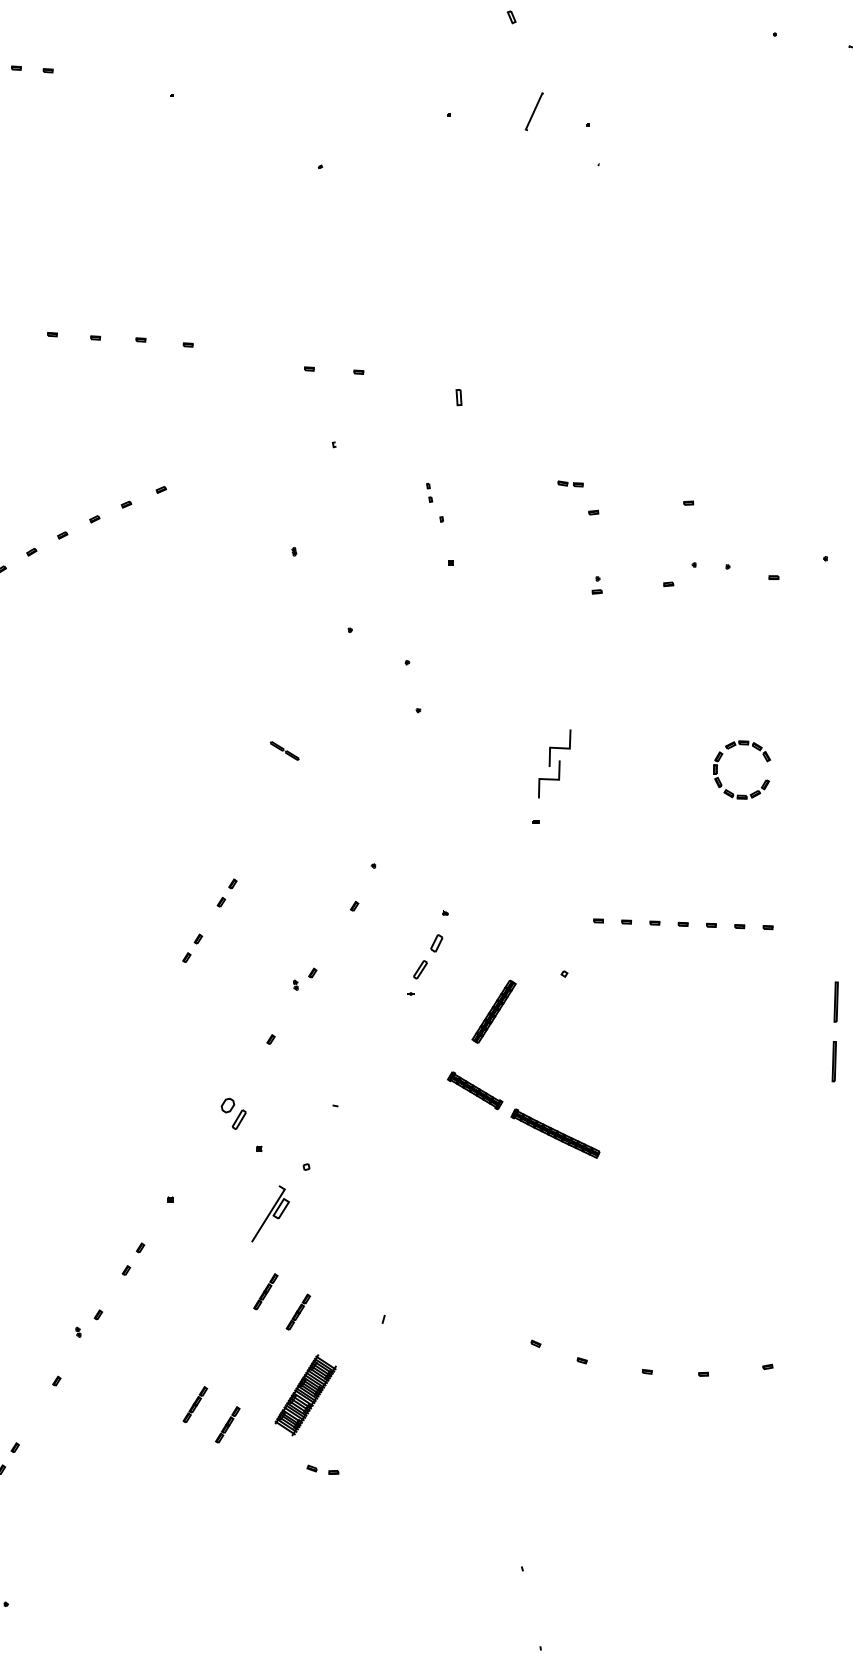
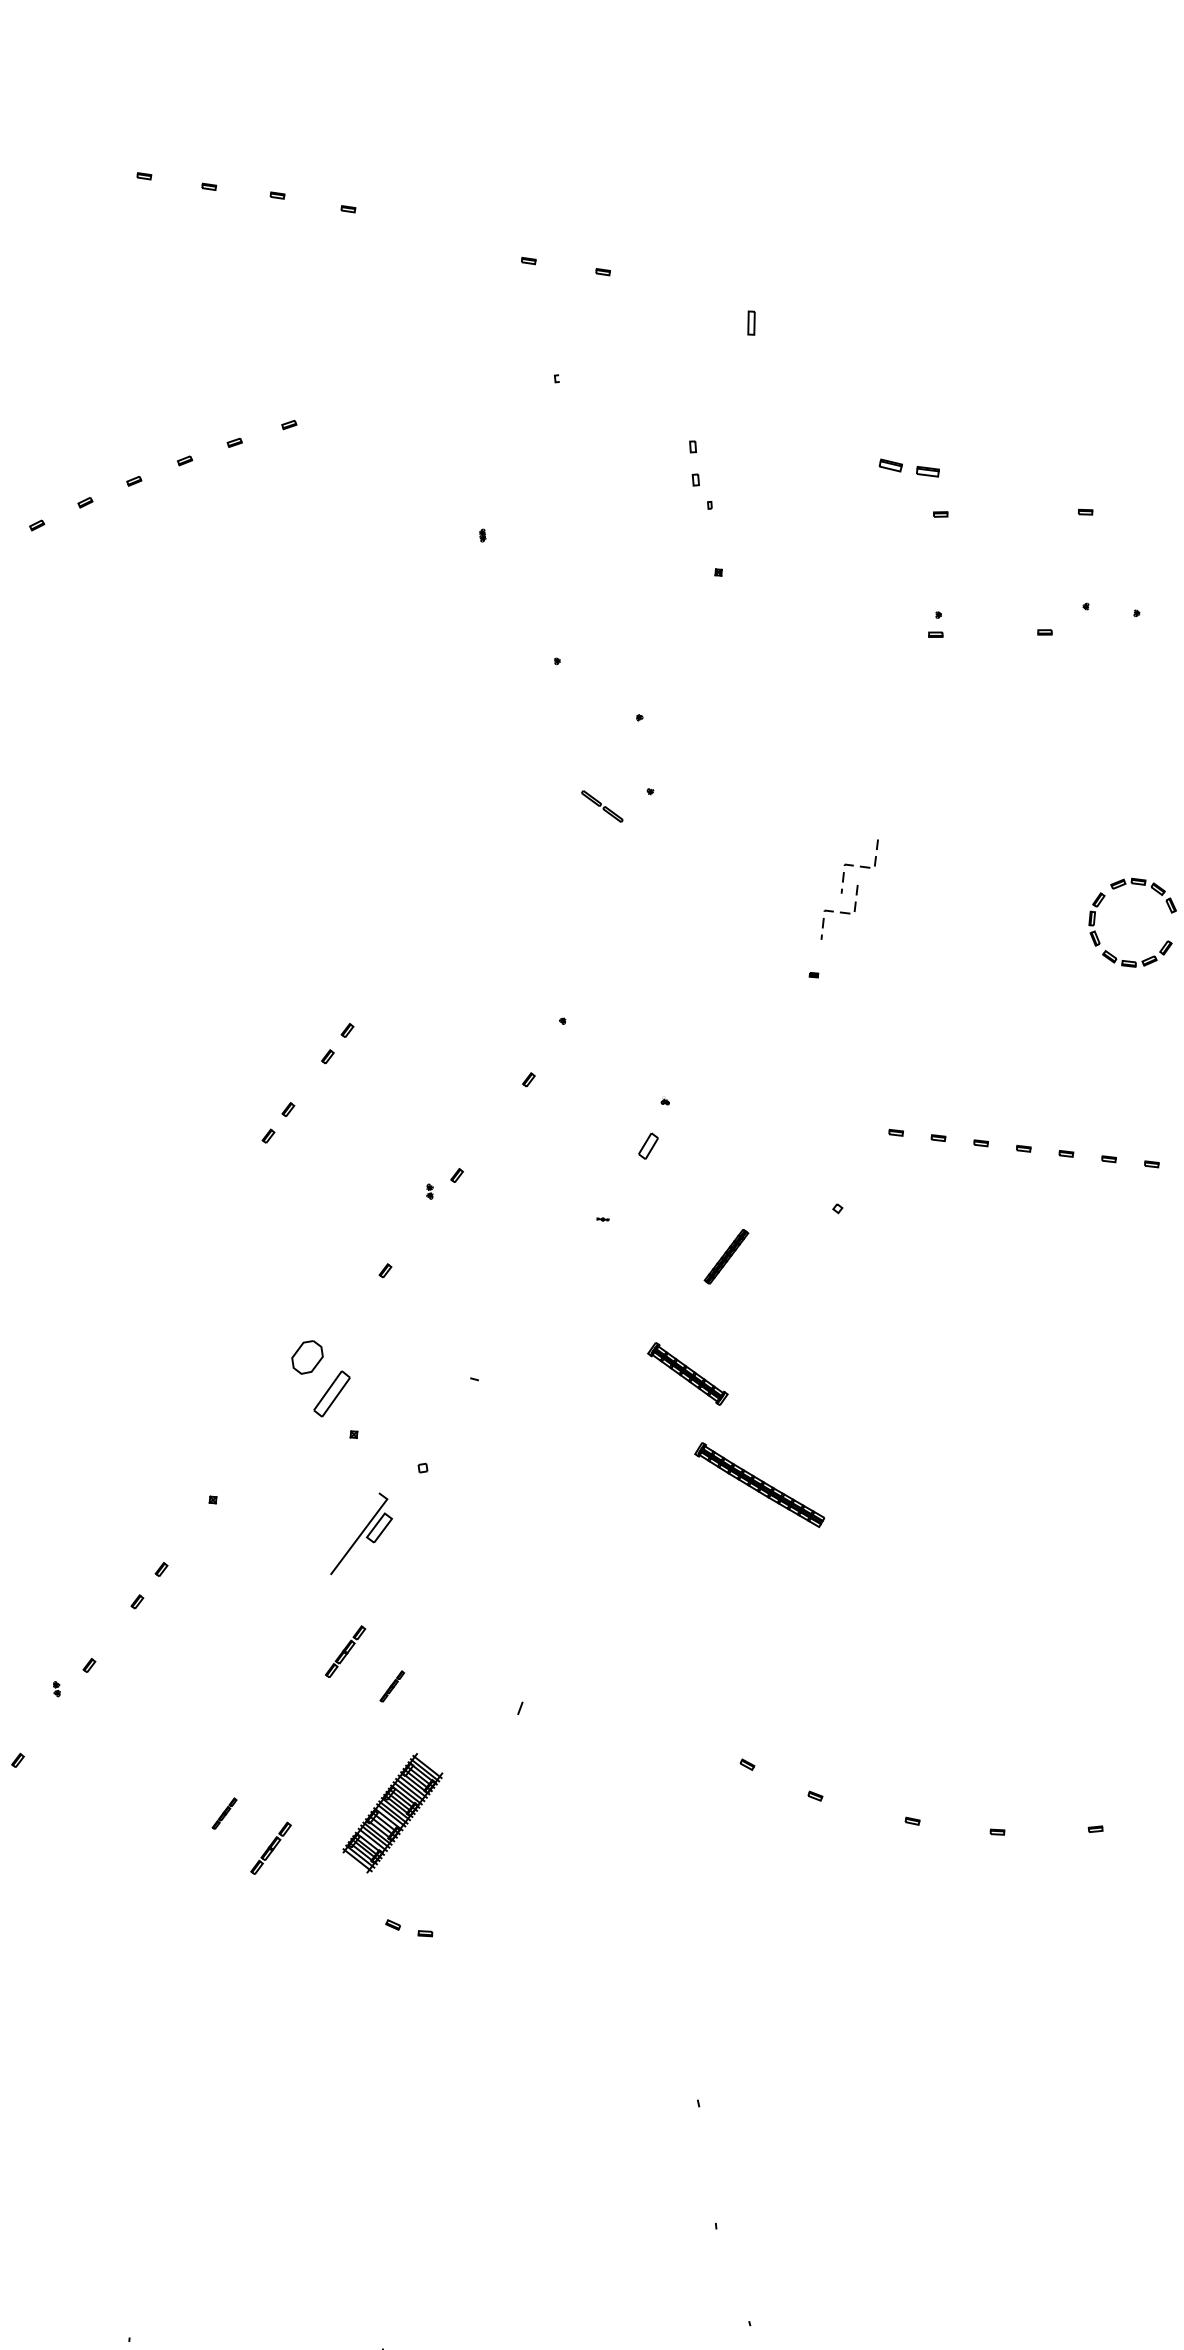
part: (570, 483) -> (909, 467), size x1.6
part: (429, 492) -> (694, 463), size x1.6
line: (559, 748) -> (858, 866), solid -> dashed
line: (284, 750) -> (601, 805), moved
line: (549, 779) -> (839, 912), solid -> dashed
part: (420, 969) -> (620, 1183), removed
part: (493, 1011) -> (725, 1256), size x0.6
part: (233, 1113) -> (319, 1377), size x1.6
part: (555, 1133) -> (759, 1484), moved
part: (298, 1311) -> (392, 1685), size x0.6
part: (195, 1404) -> (224, 1813), size x0.6

